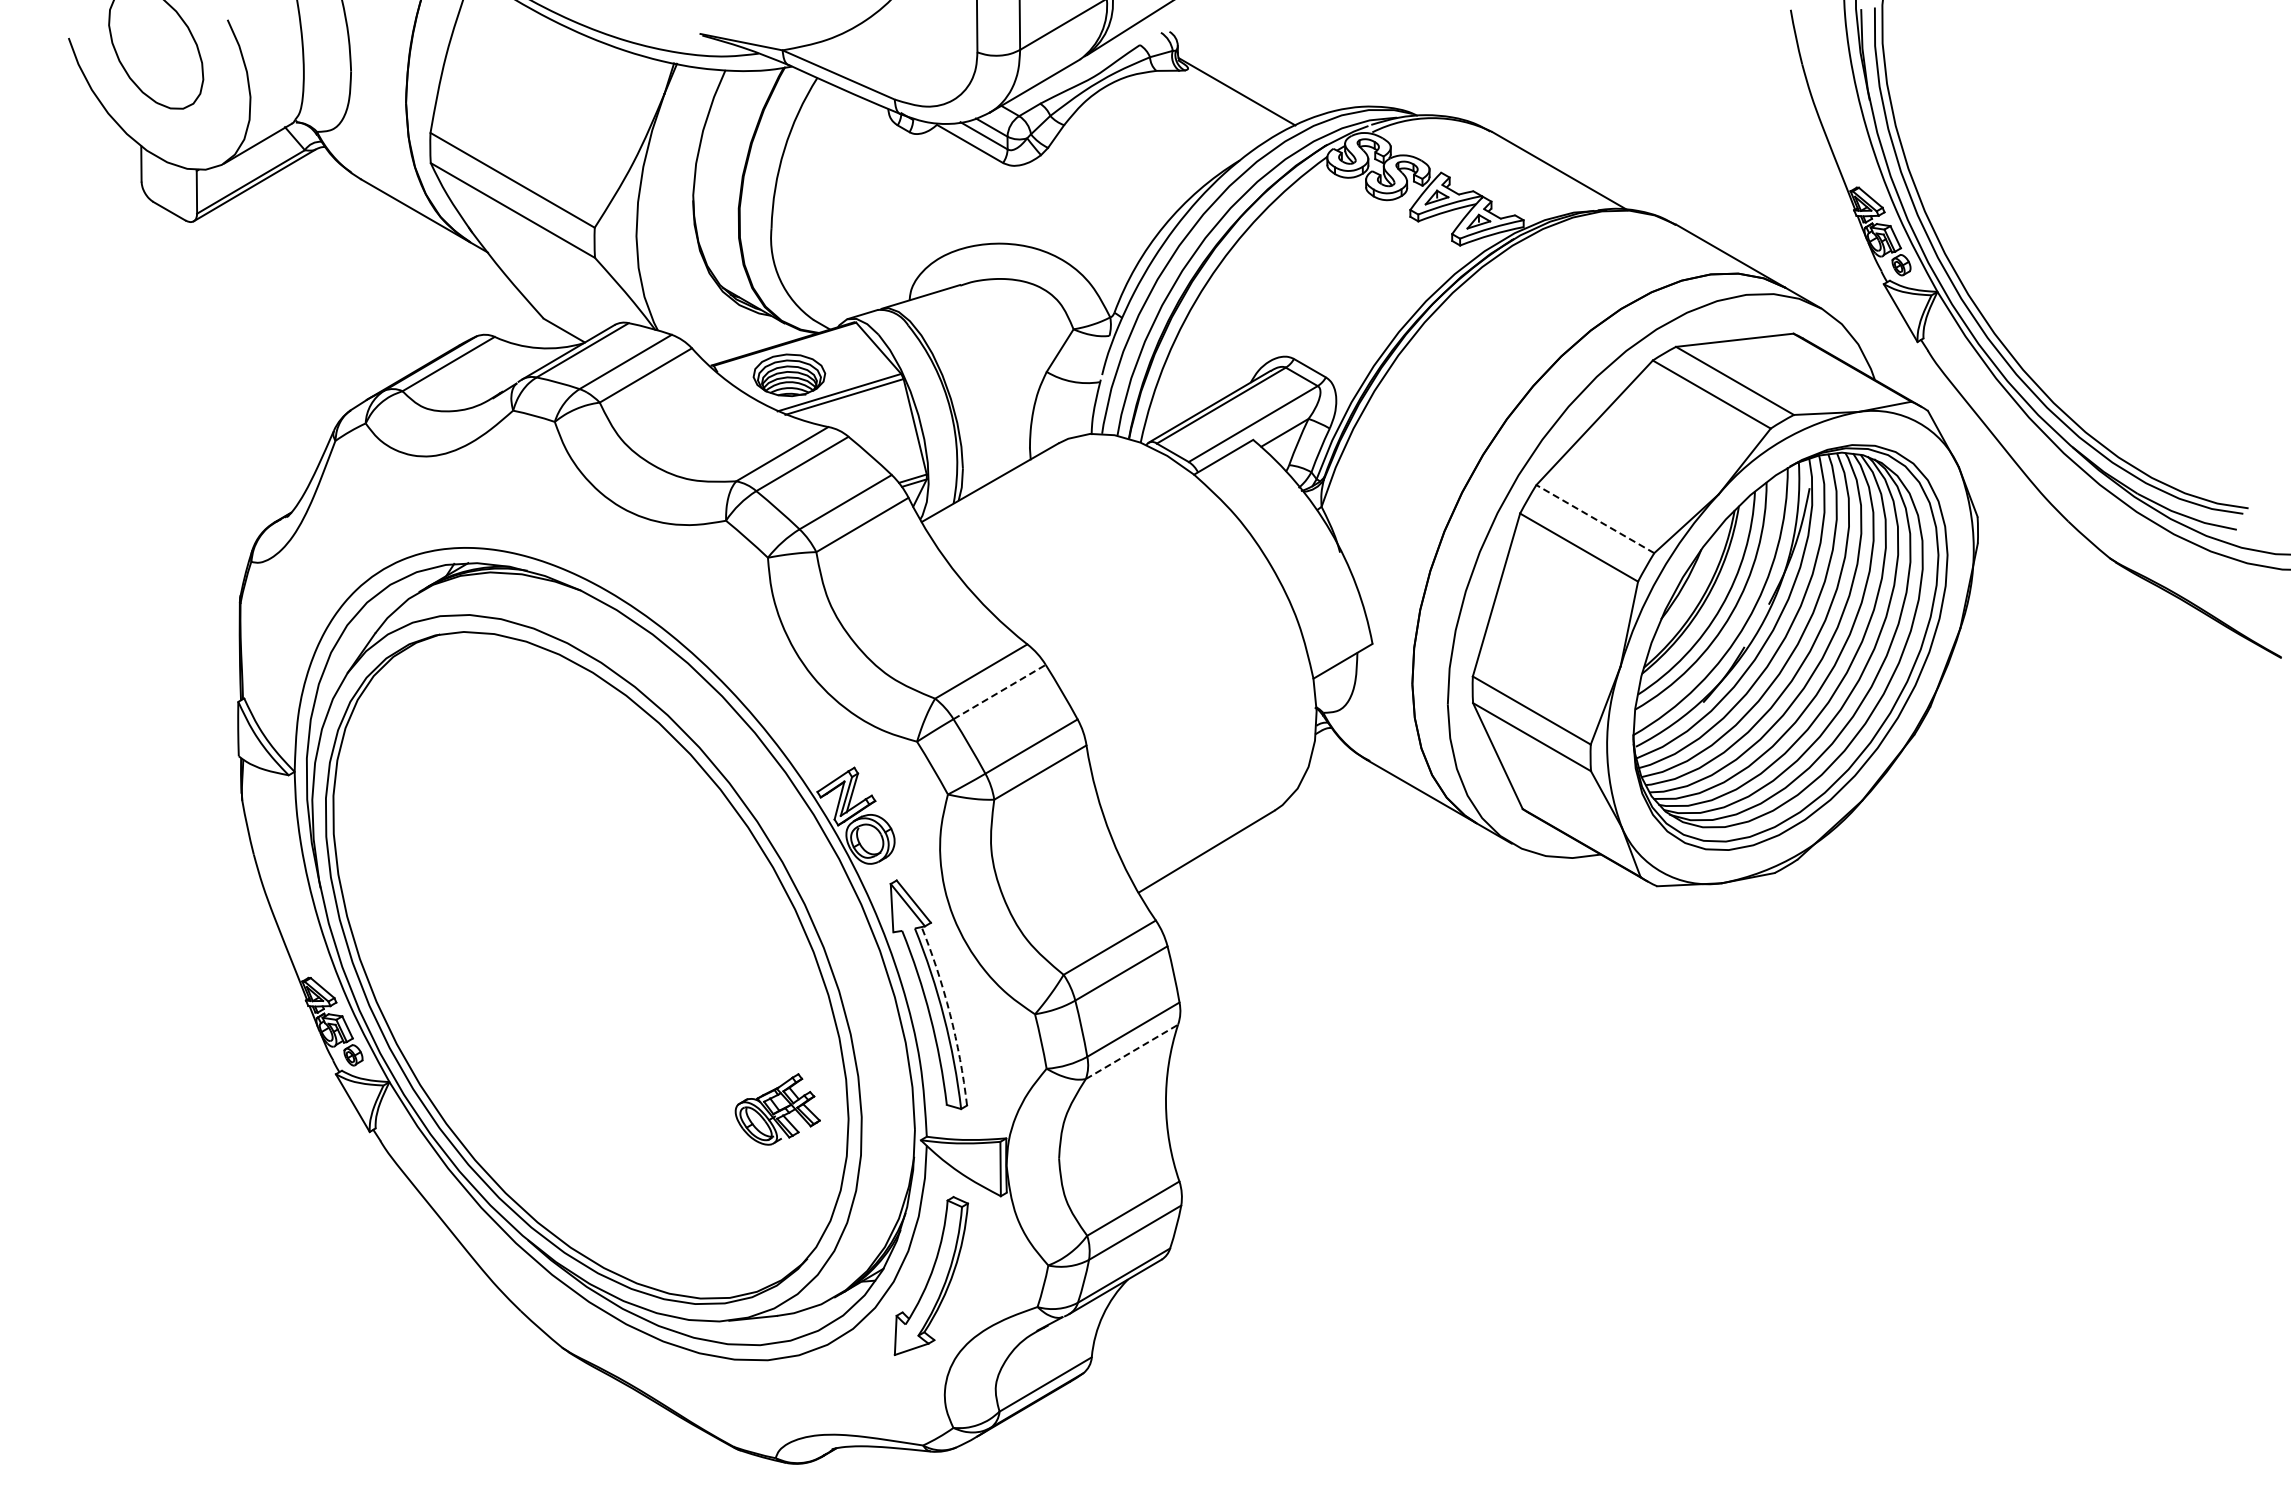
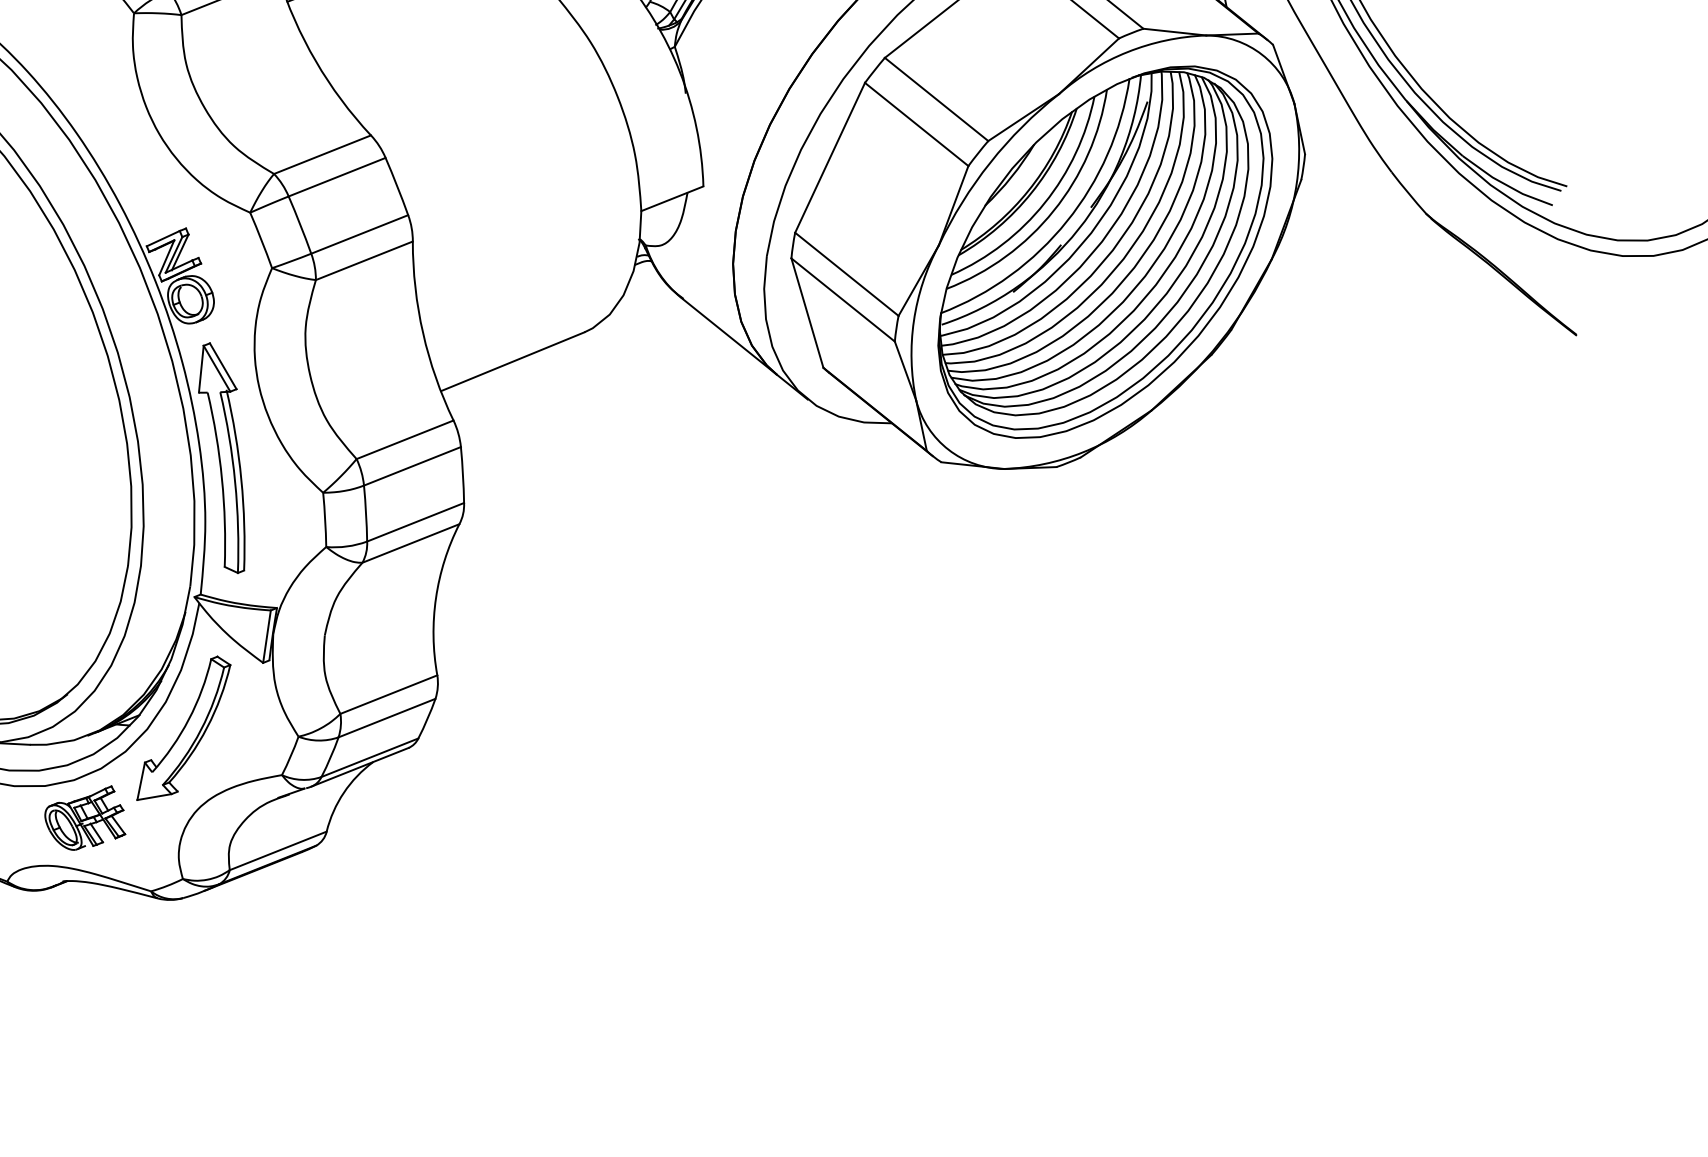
line: (1594, 518) -> (935, 98), dashed -> solid
line: (999, 692) -> (336, 177), dashed -> solid
arc: (950, 1013) -> (241, 479), dashed -> solid
line: (1131, 1051) -> (410, 543), dashed -> solid
part: (777, 1109) -> (86, 817), moved

